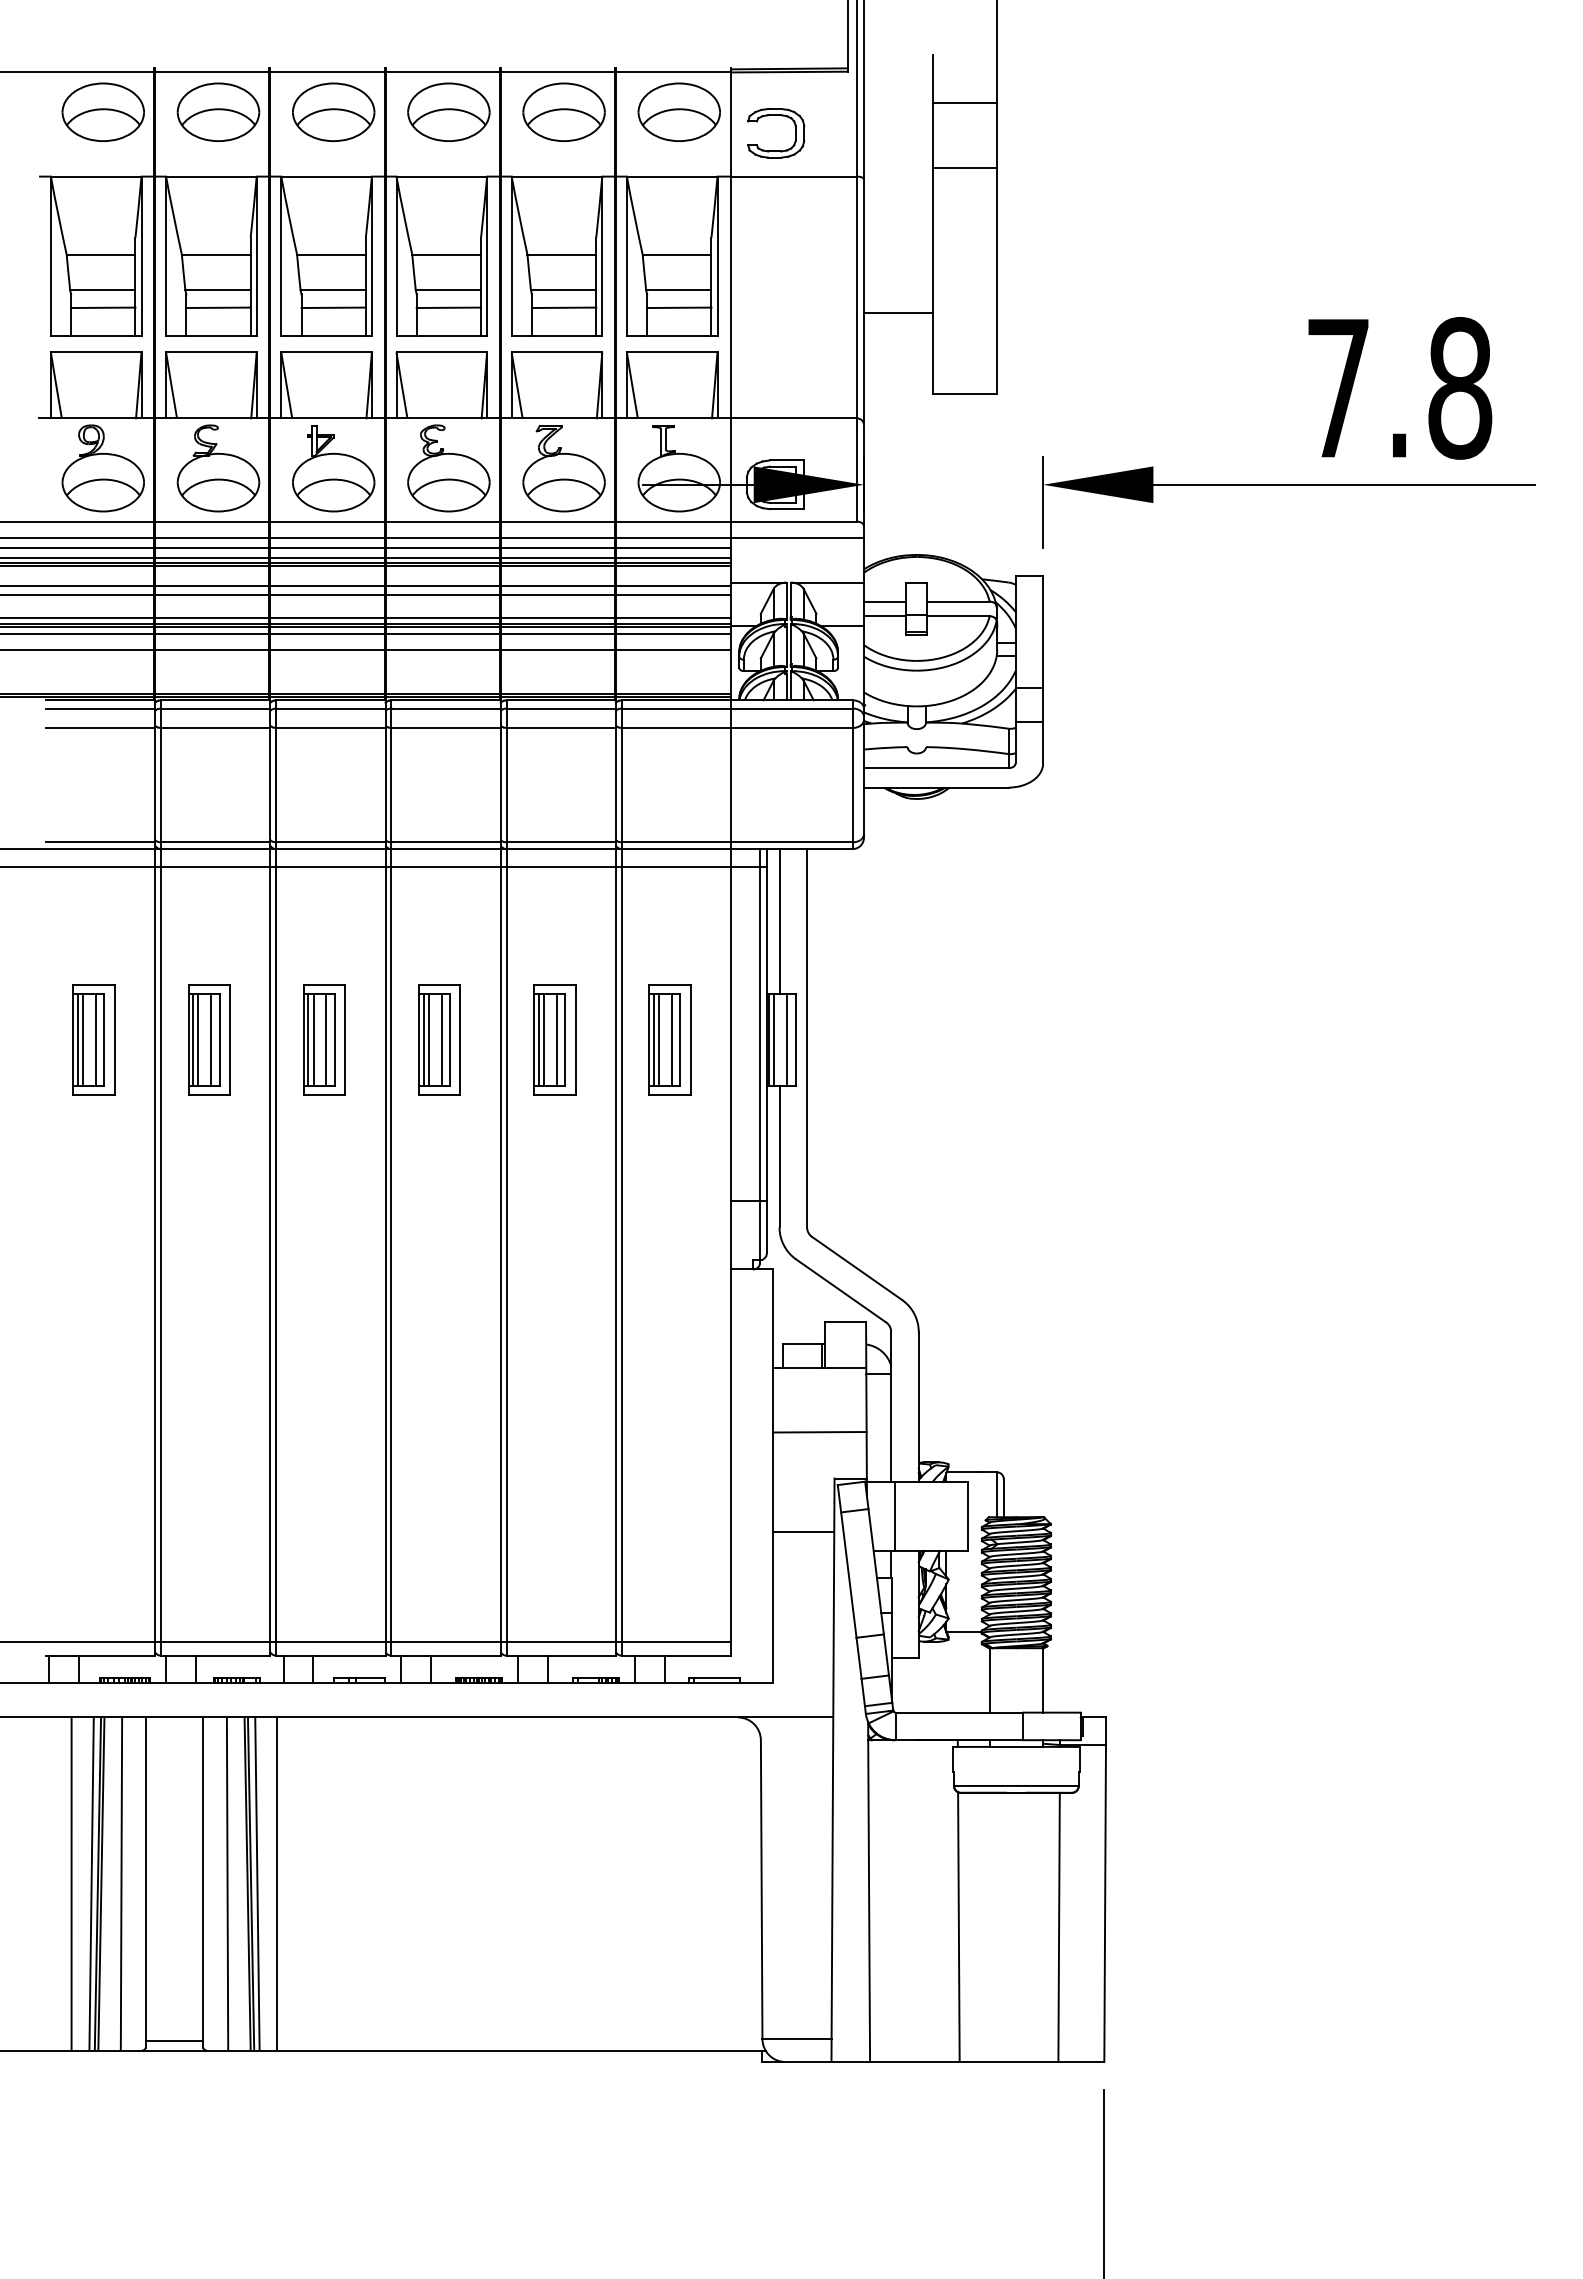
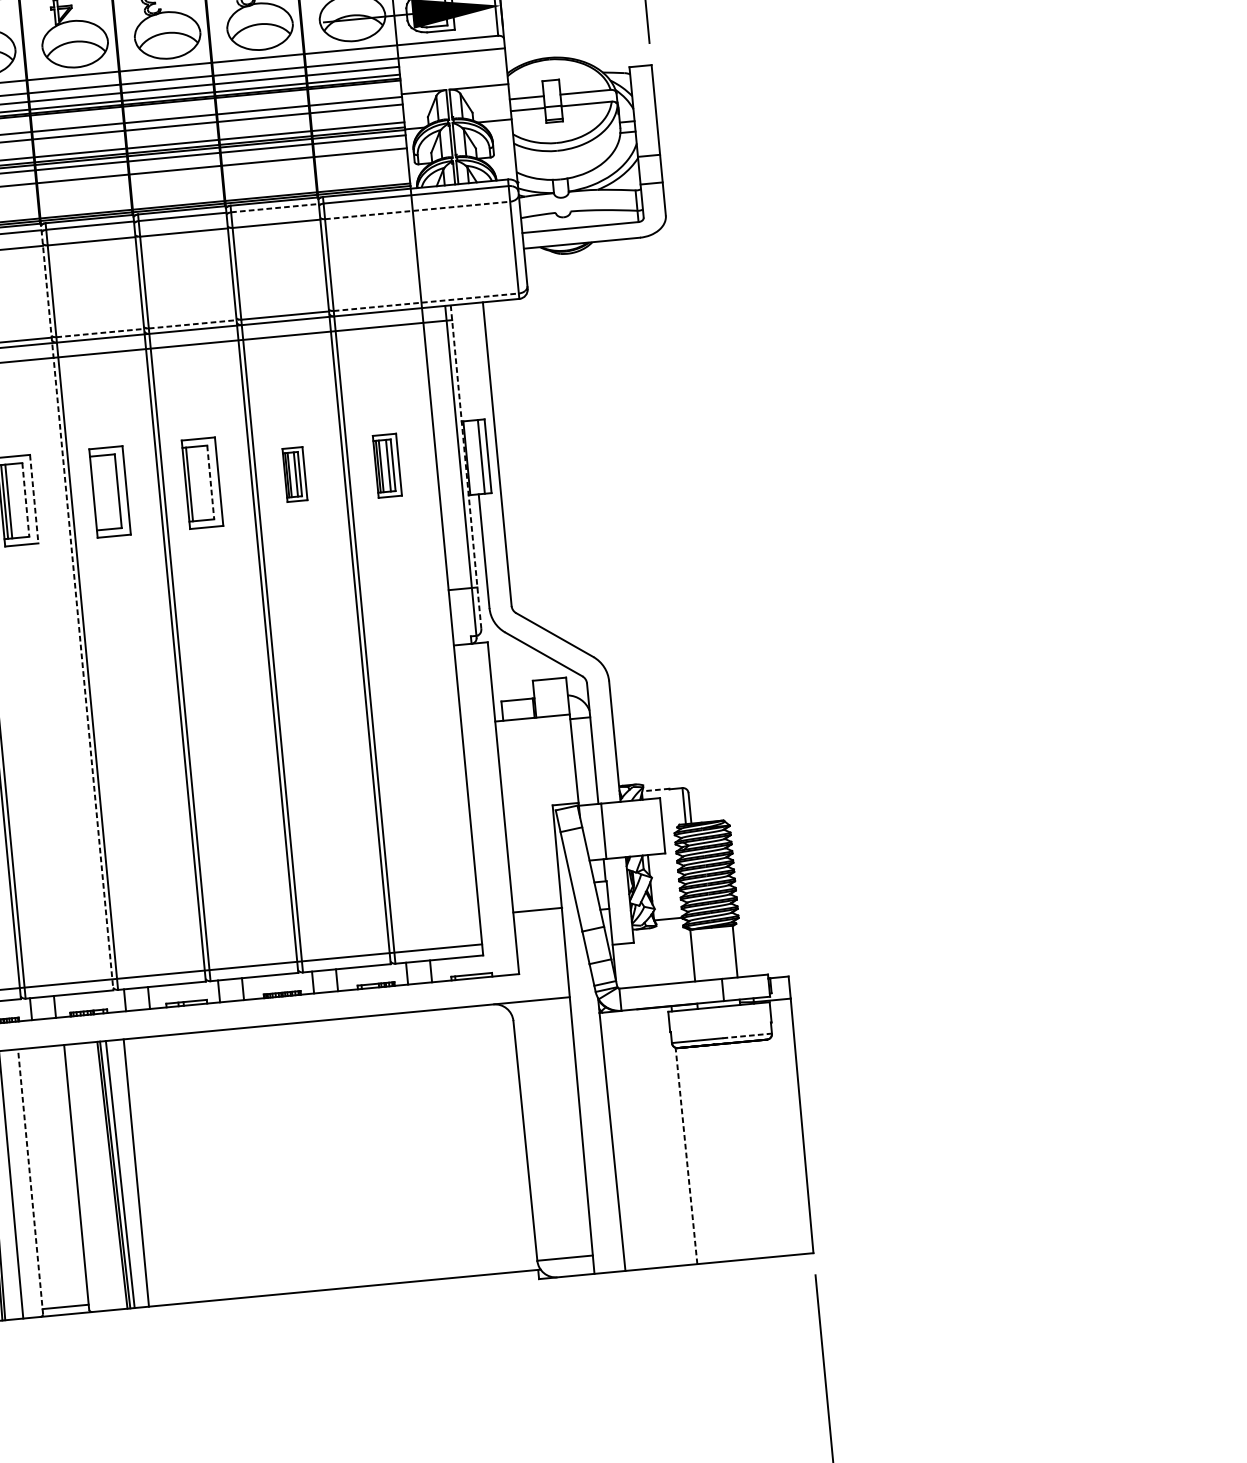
line: (561, 708) -> (275, 208), solid -> dashed
line: (737, 728) -> (417, 210), solid -> dashed
line: (330, 842) -> (99, 333), solid -> dashed
line: (446, 842) -> (193, 324), solid -> dashed
line: (737, 842) -> (426, 302), solid -> dashed
line: (779, 921) -> (466, 362), removed
line: (211, 1039) -> (19, 500), removed
line: (219, 1039) -> (25, 499), solid -> dashed
line: (308, 1039) -> (97, 492), removed
line: (313, 1039) -> (101, 492), removed
line: (326, 1039) -> (111, 491), removed
line: (428, 1039) -> (193, 483), removed
line: (441, 1039) -> (203, 482), removed
line: (449, 1039) -> (210, 482), solid -> dashed
part: (554, 1039) -> (294, 474), size x0.6
part: (669, 1039) -> (386, 465), size x0.7
line: (774, 1039) -> (471, 457), removed
line: (229, 1040) -> (33, 499), solid -> dashed
line: (767, 1050) -> (466, 466), solid -> dashed
line: (270, 1176) -> (77, 605), solid -> dashed
line: (819, 1432) -> (537, 769), removed
line: (963, 1471) -> (655, 789), solid -> dashed
line: (803, 1532) -> (537, 910), moved
line: (1047, 1785) -> (746, 1035), solid -> dashed
line: (145, 1882) -> (30, 1181), solid -> dashed
line: (227, 1883) -> (96, 1176), removed
line: (1058, 1926) -> (766, 1147), removed
line: (958, 1927) -> (686, 1156), solid -> dashed

